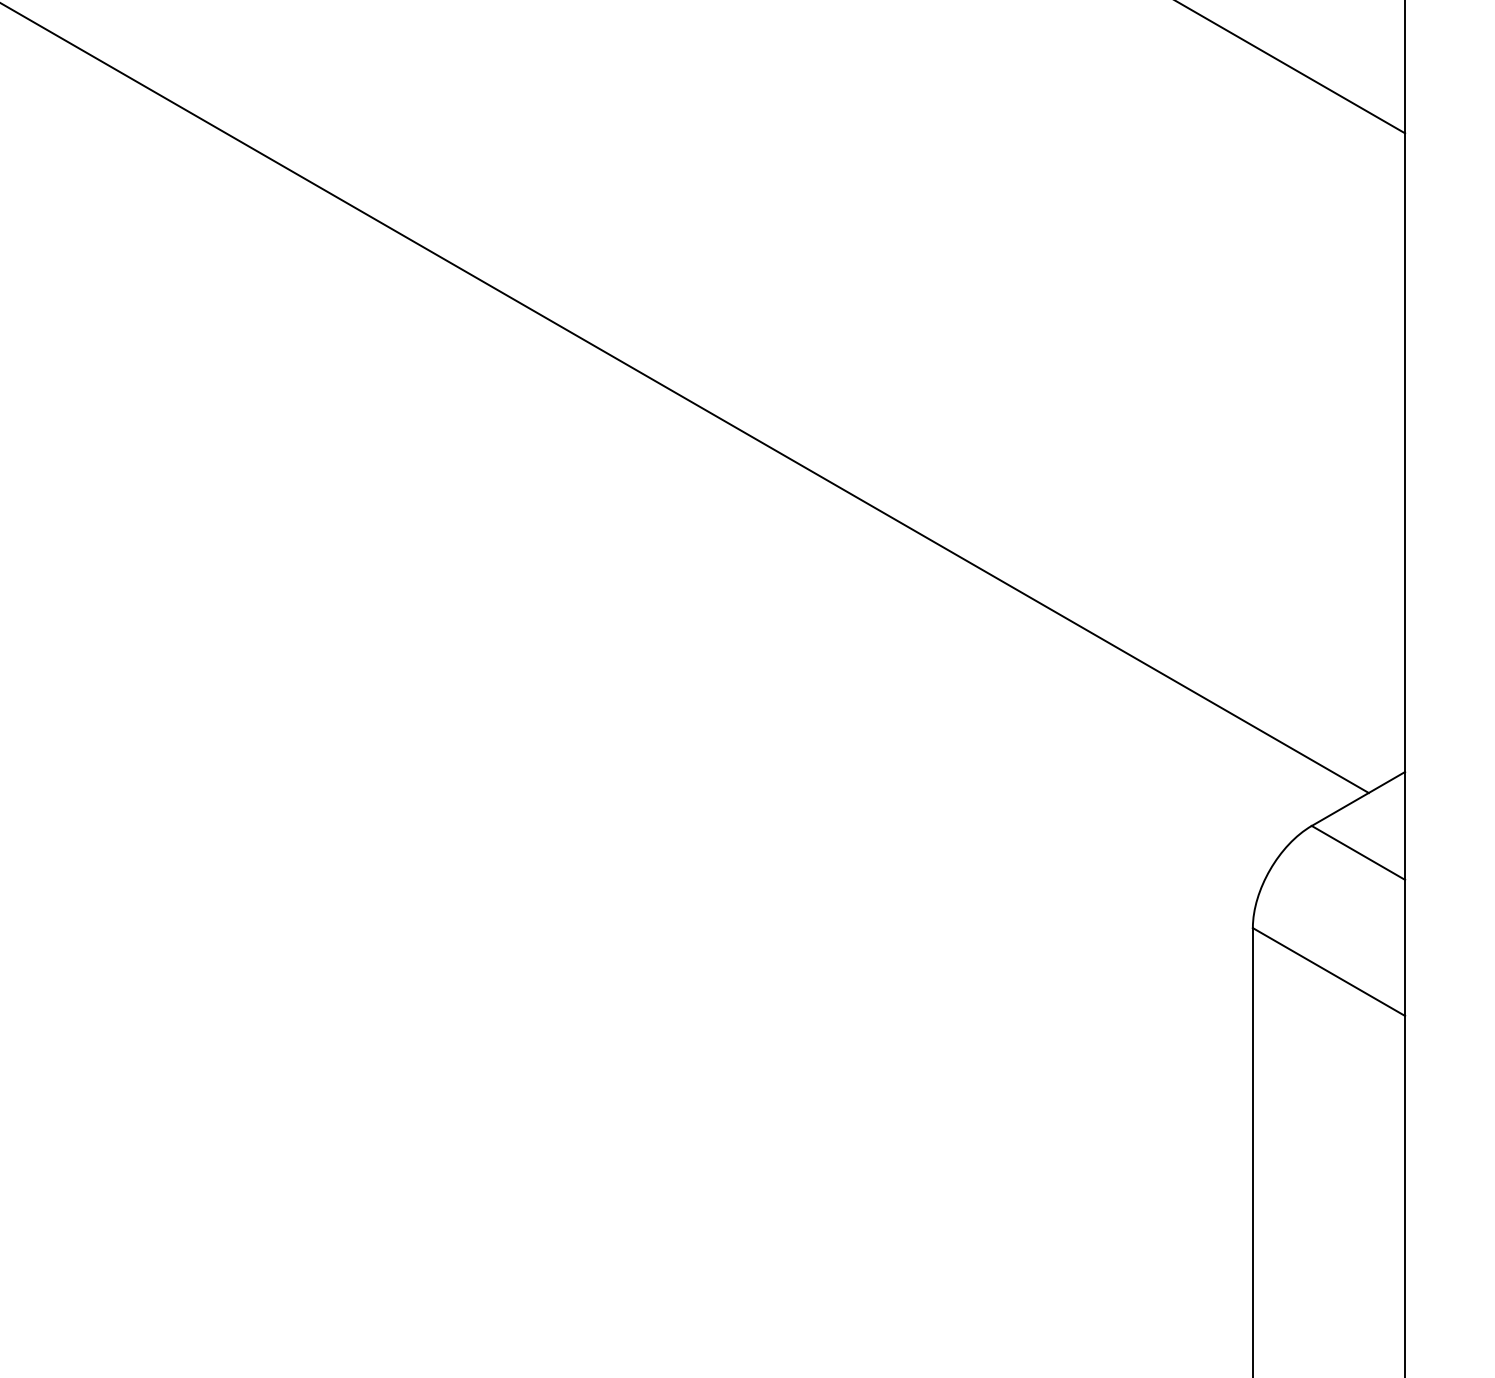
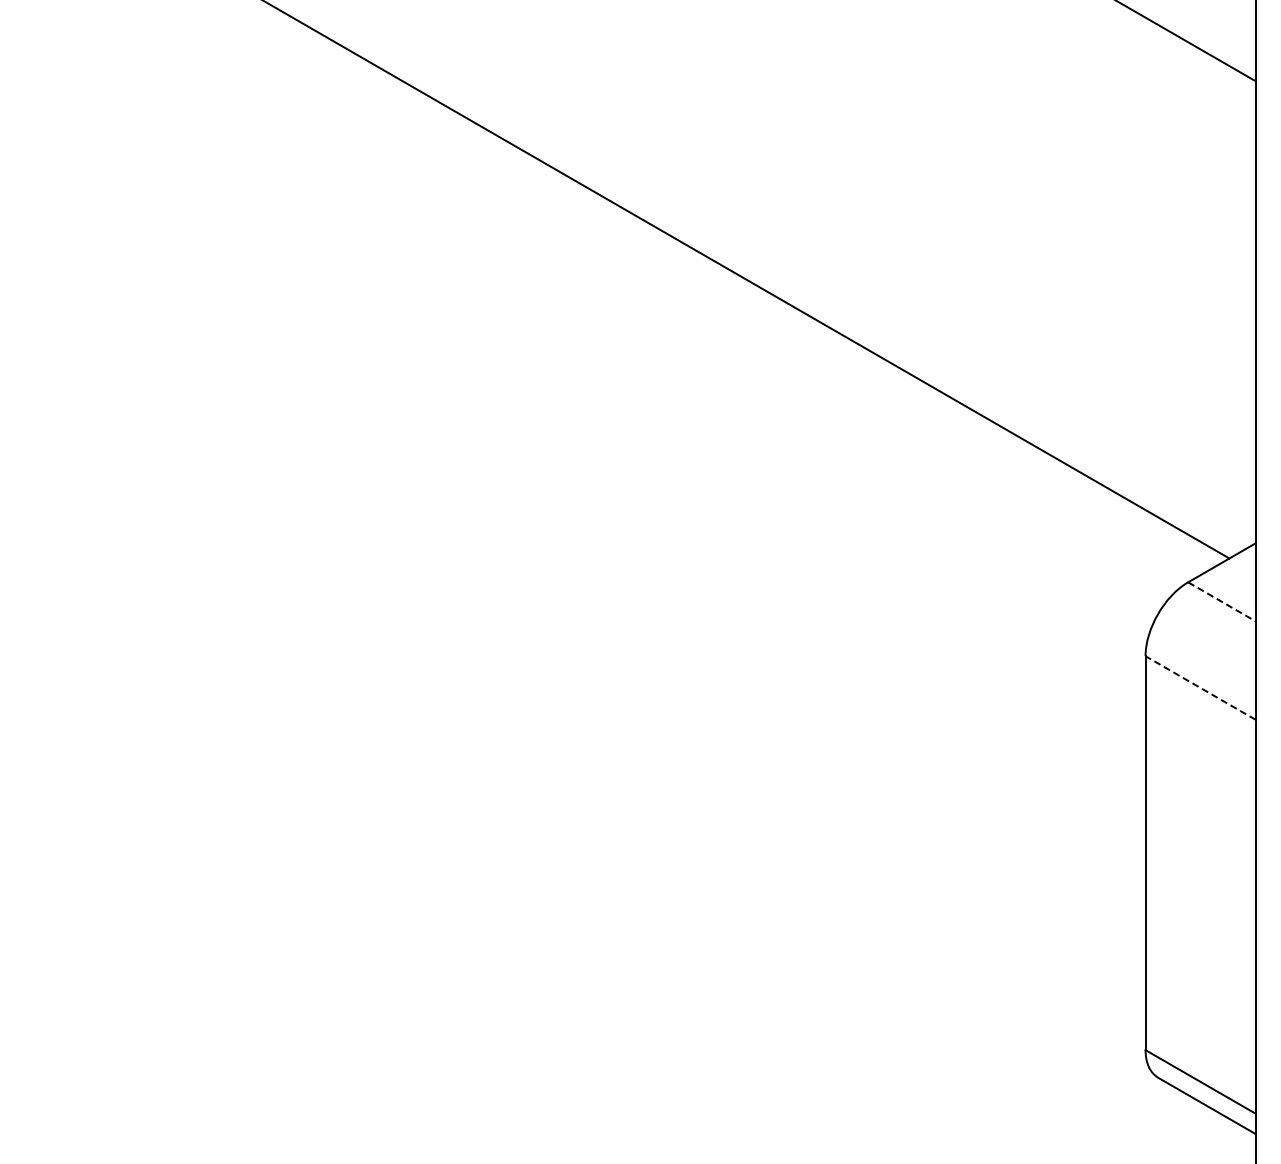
line: (1359, 853) -> (1222, 602), solid -> dashed
line: (1328, 972) -> (1200, 688), solid -> dashed

